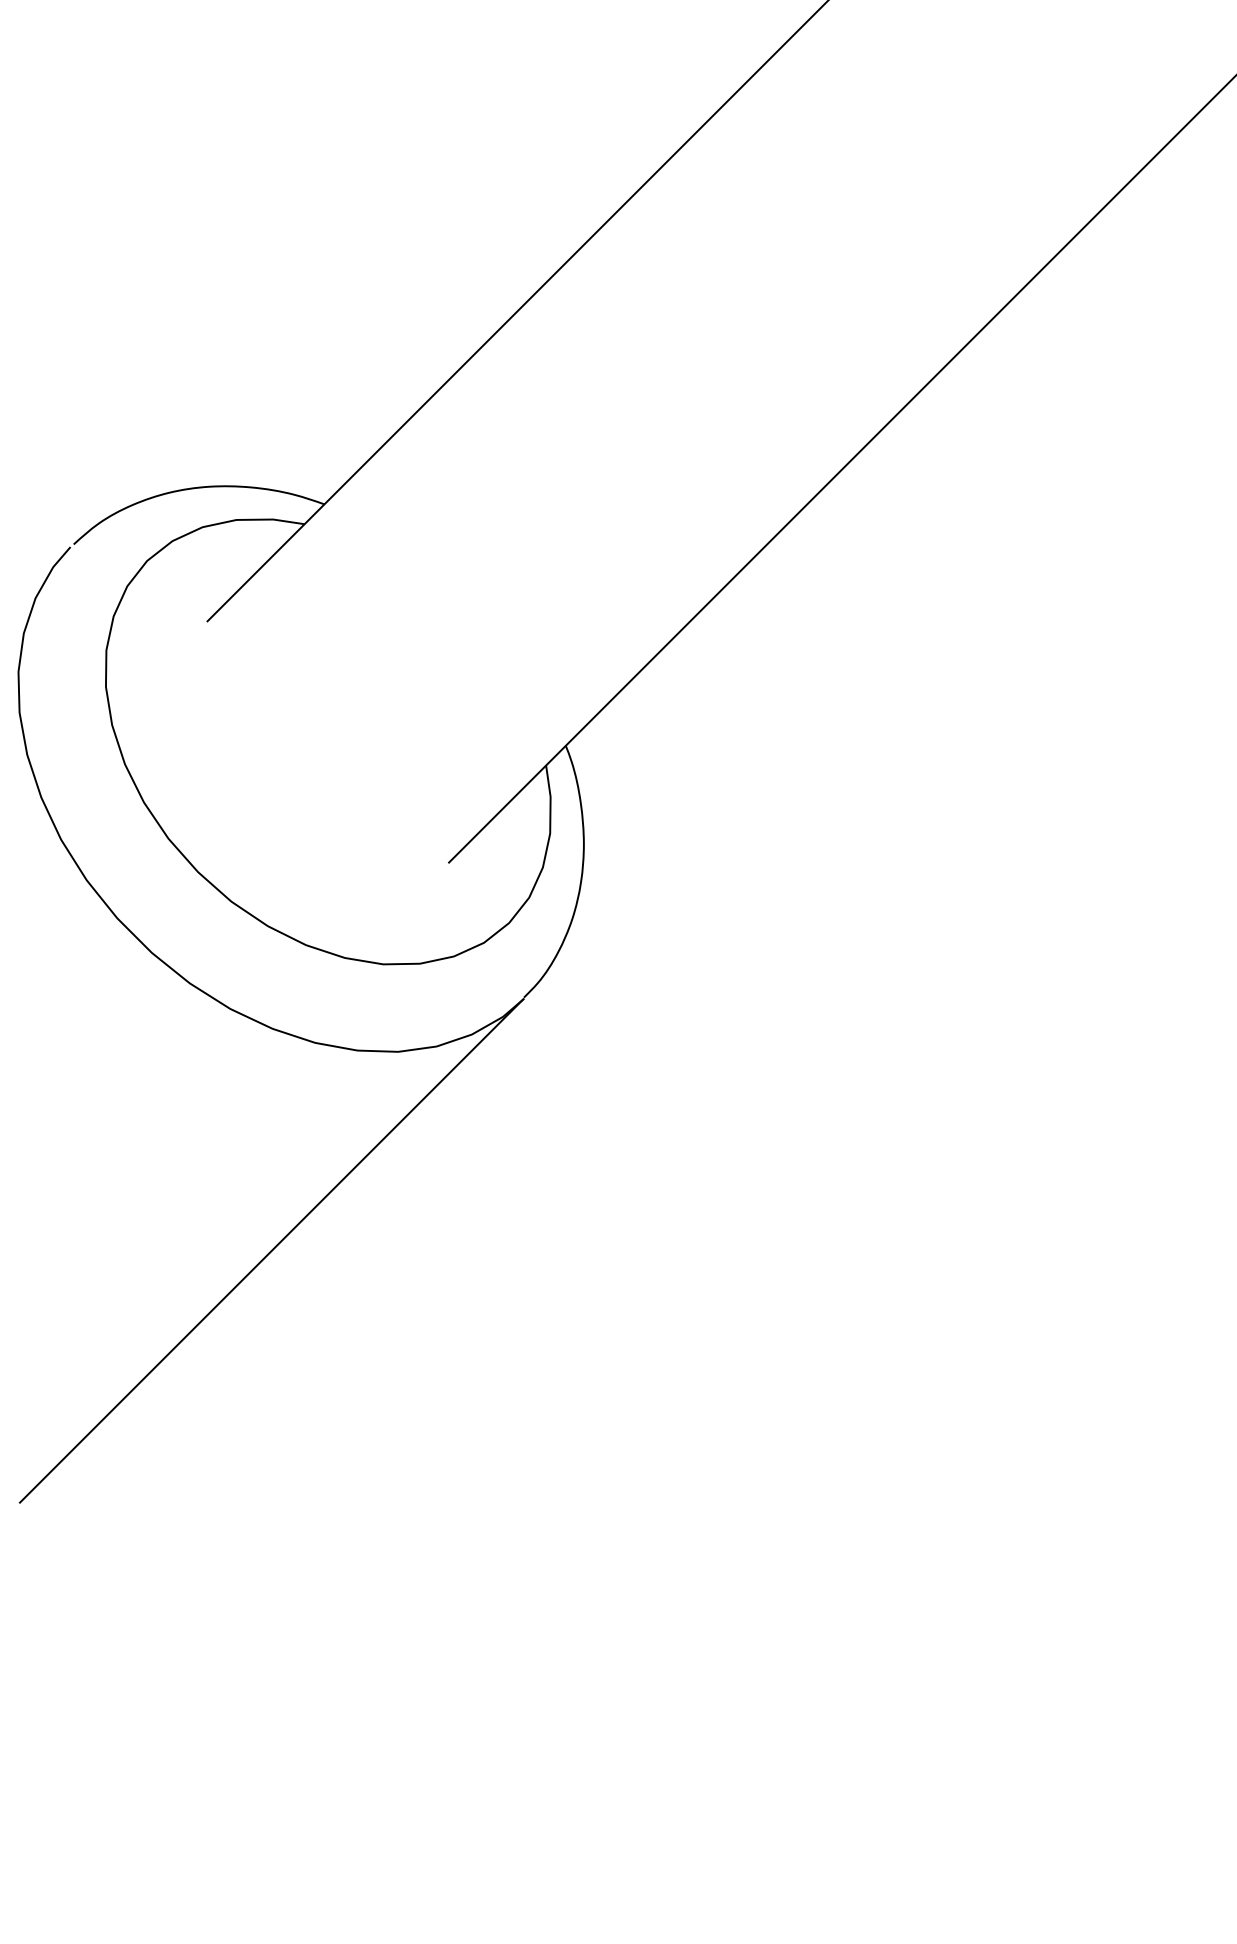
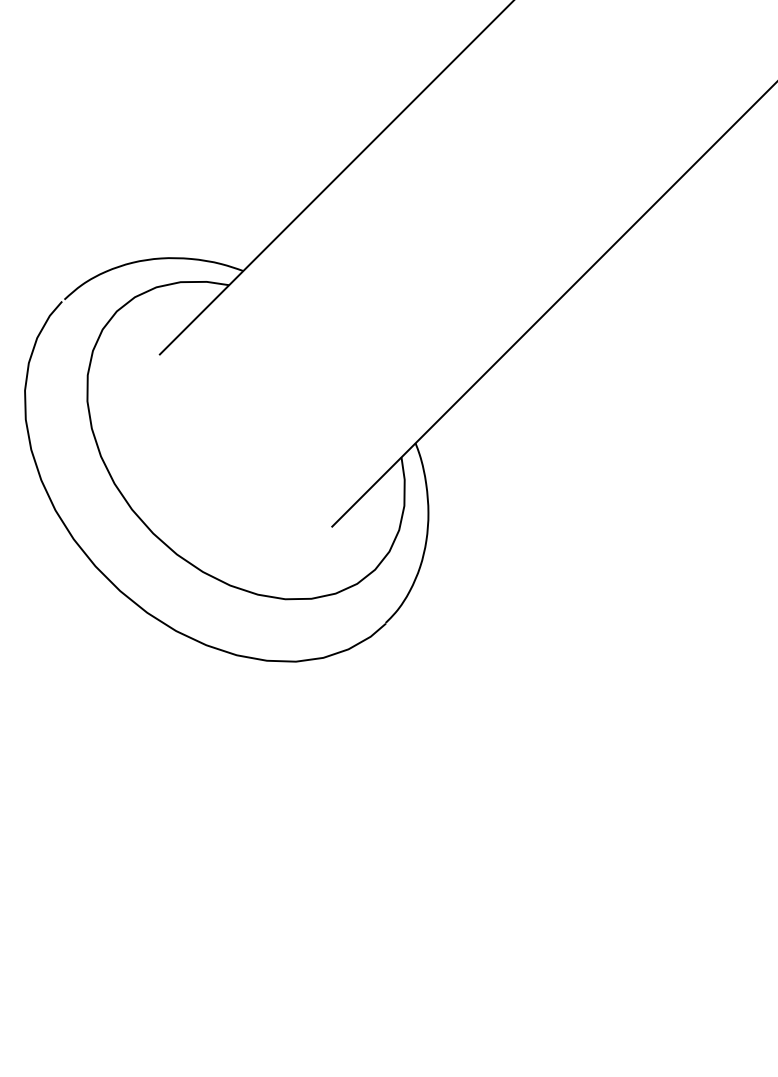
line: (271, 1250) -> (205, 803), removed

